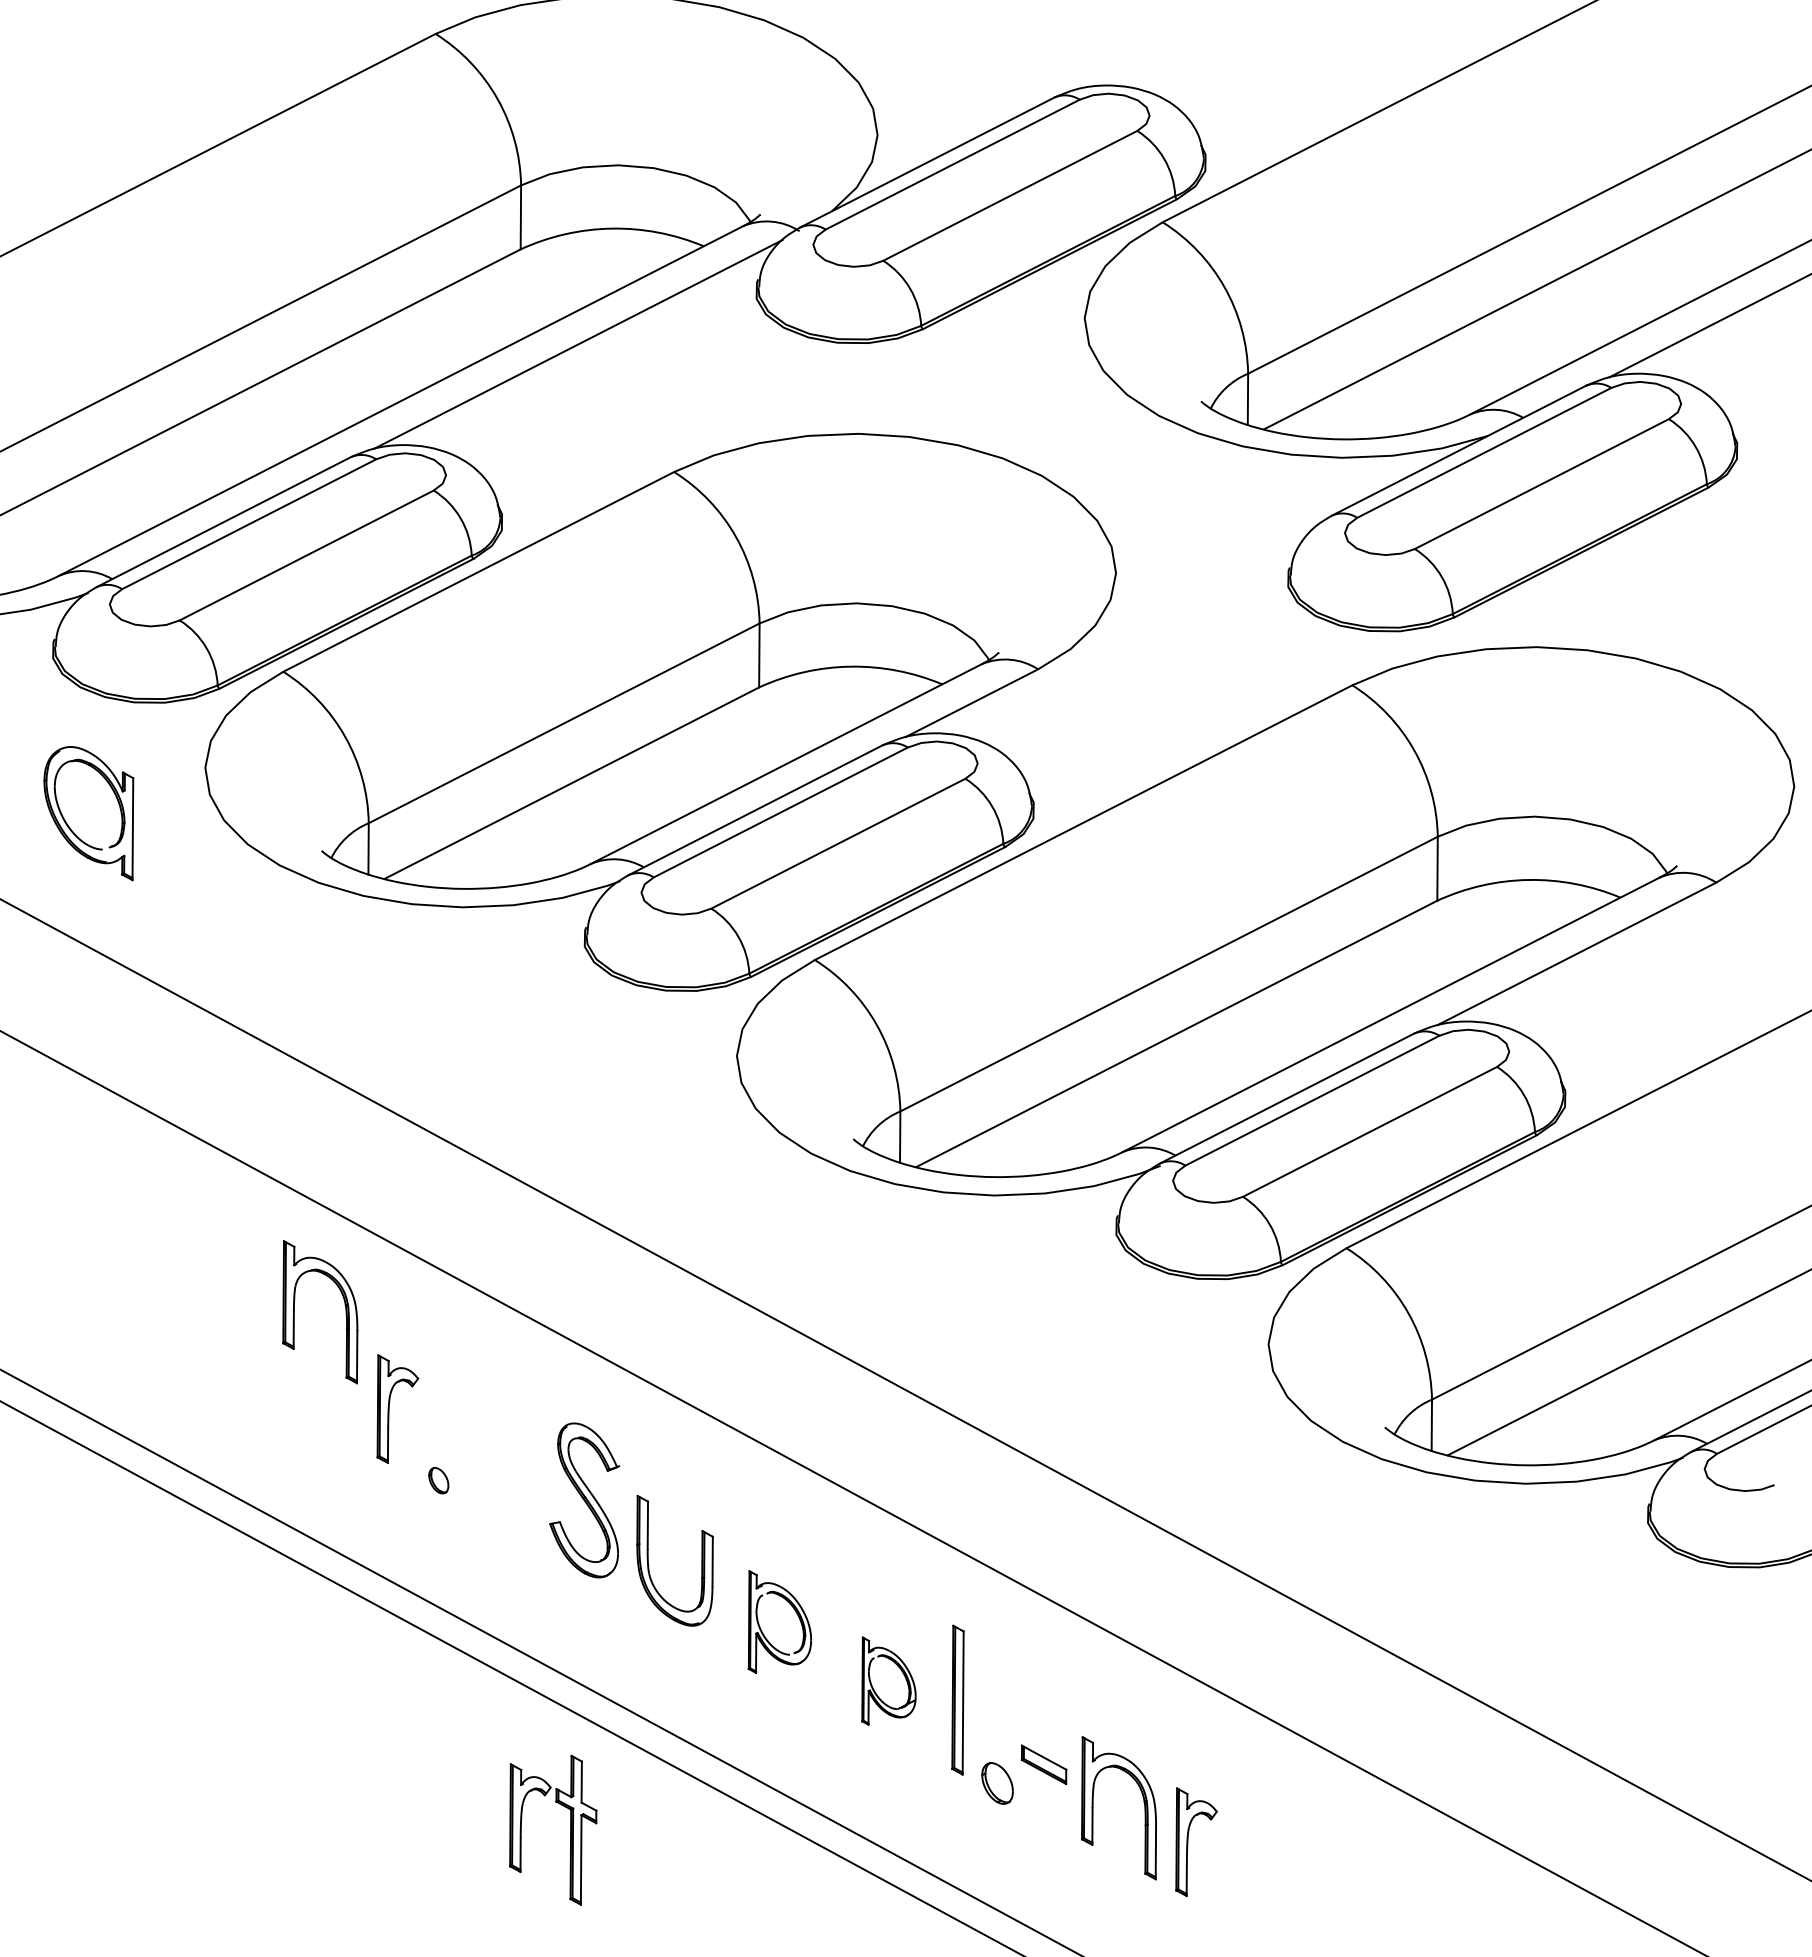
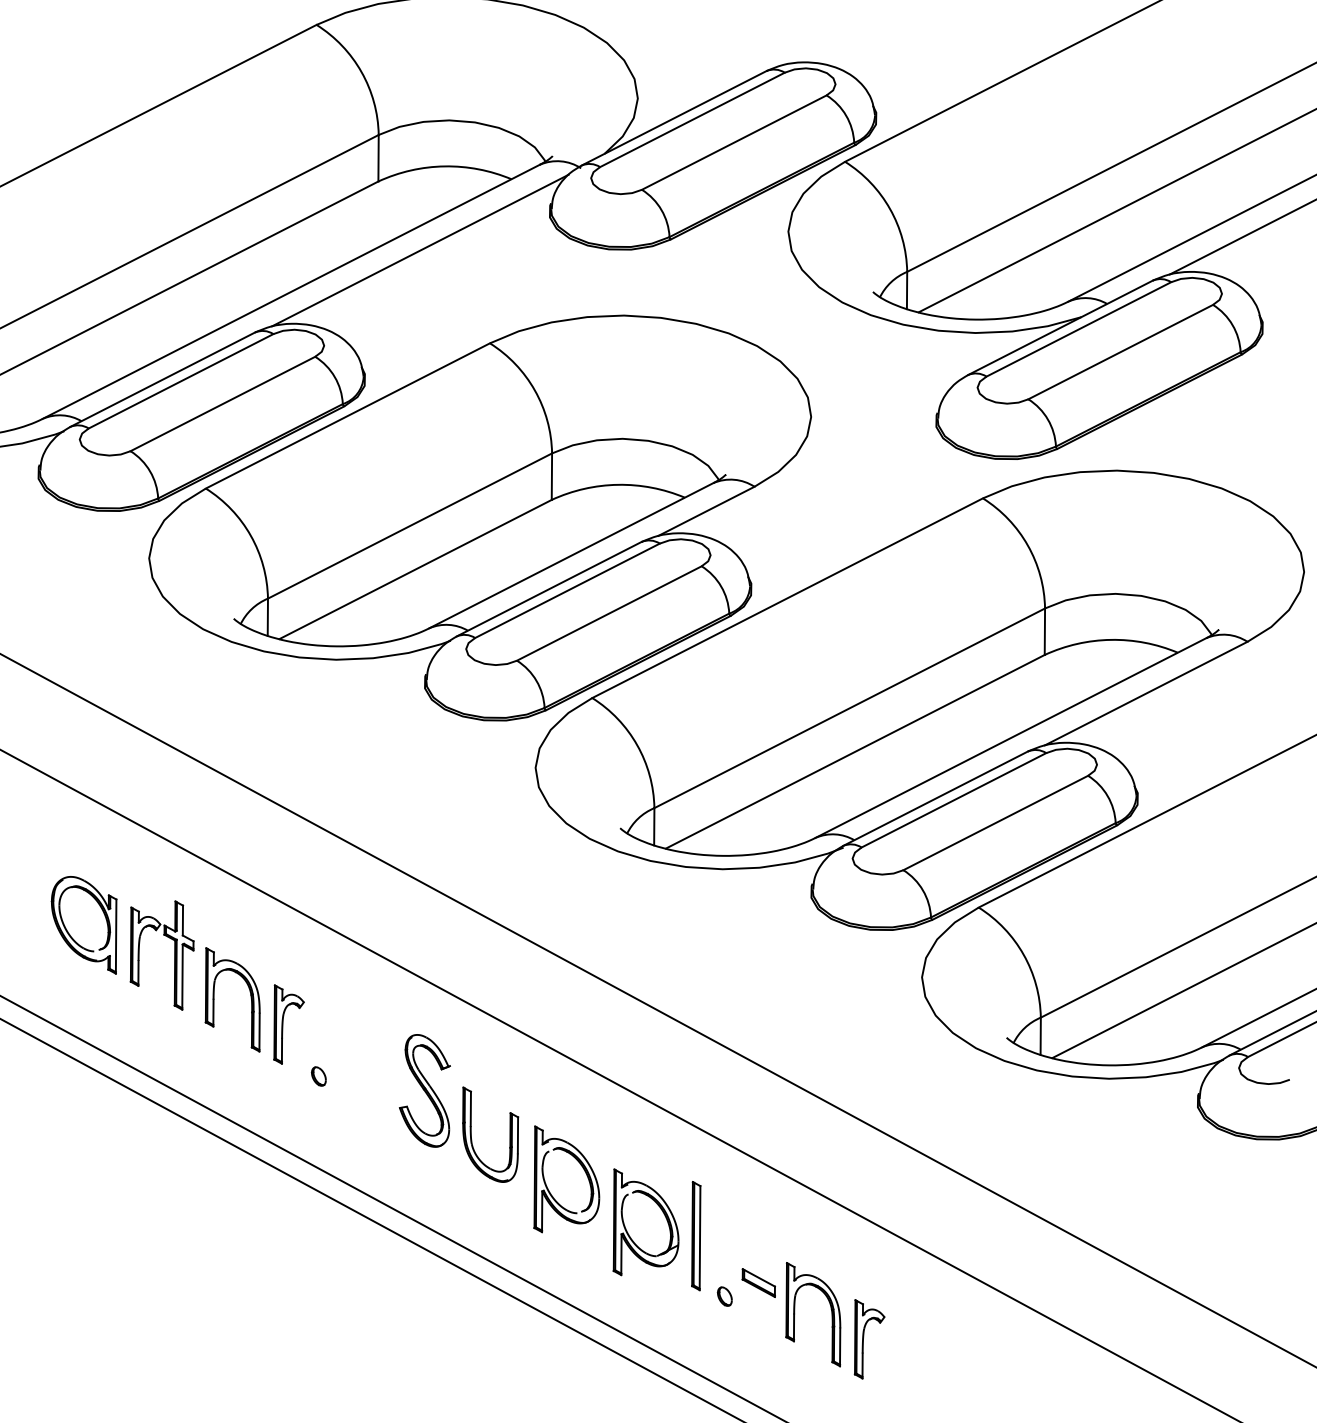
part: (88, 813) -> (83, 925), moved
part: (344, 1305) -> (250, 994), moved
part: (779, 1621) -> (566, 1178), size x1.43
part: (888, 1680) -> (645, 1221), size x1.67
part: (996, 1783) -> (724, 1296), size x0.62
part: (570, 1829) -> (174, 955), moved

